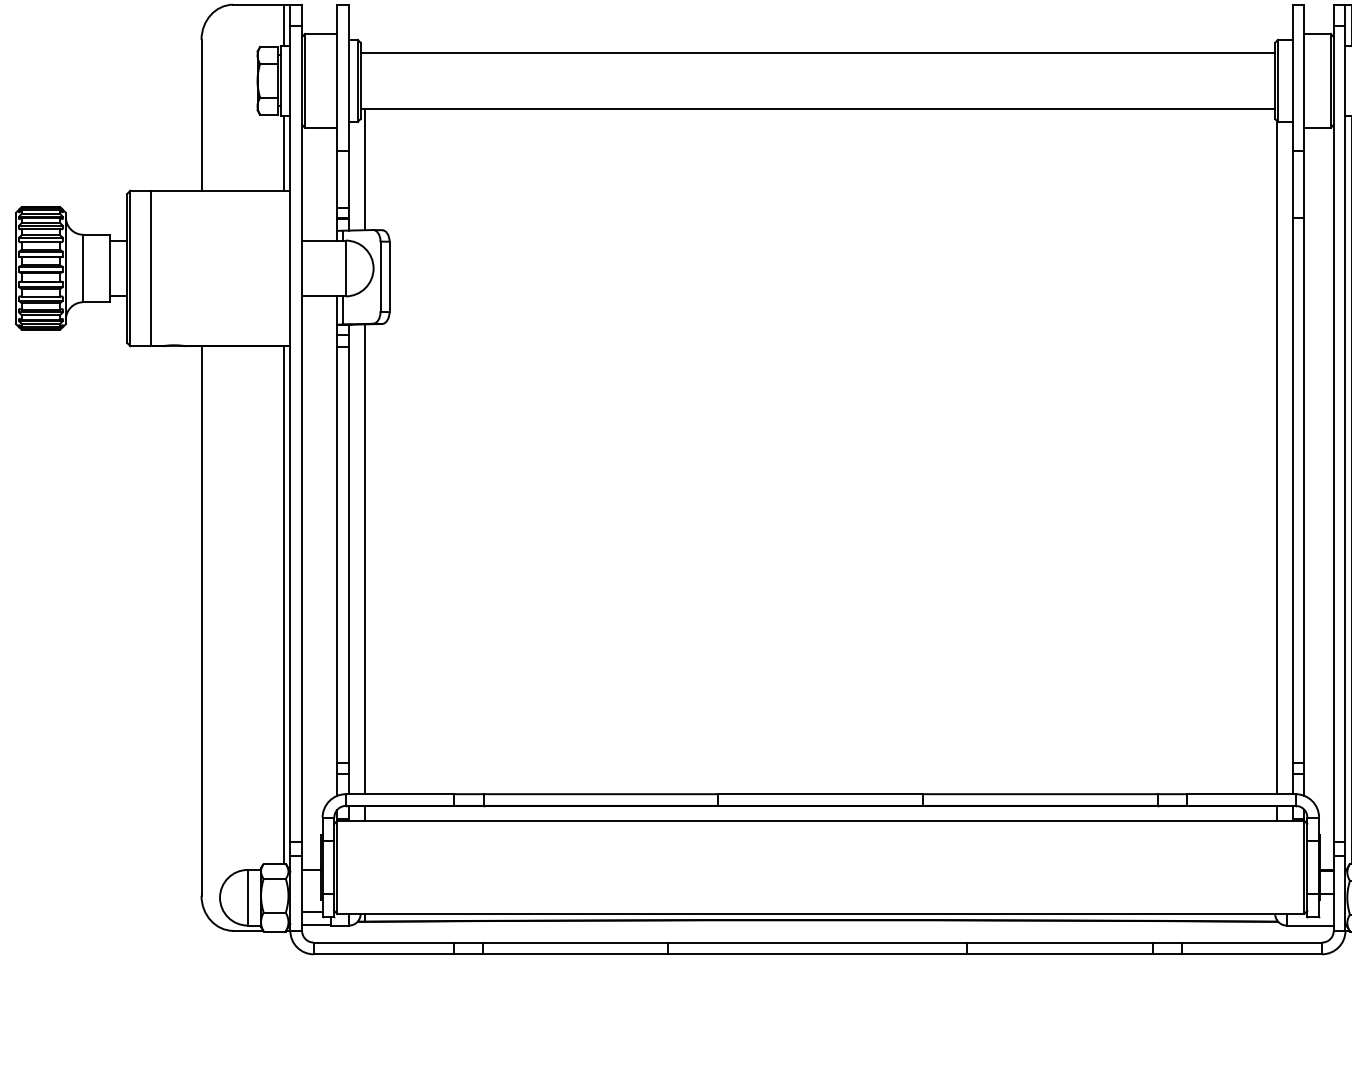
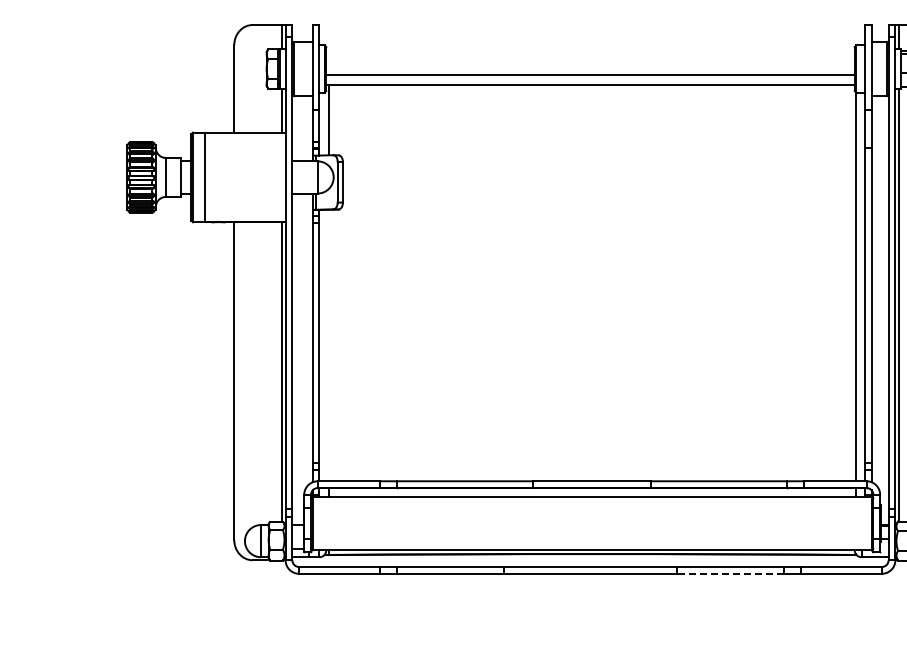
line: (817, 52) -> (590, 74), moved
line: (364, 559) -> (328, 345), removed
line: (1060, 953) -> (730, 573), solid -> dashed

